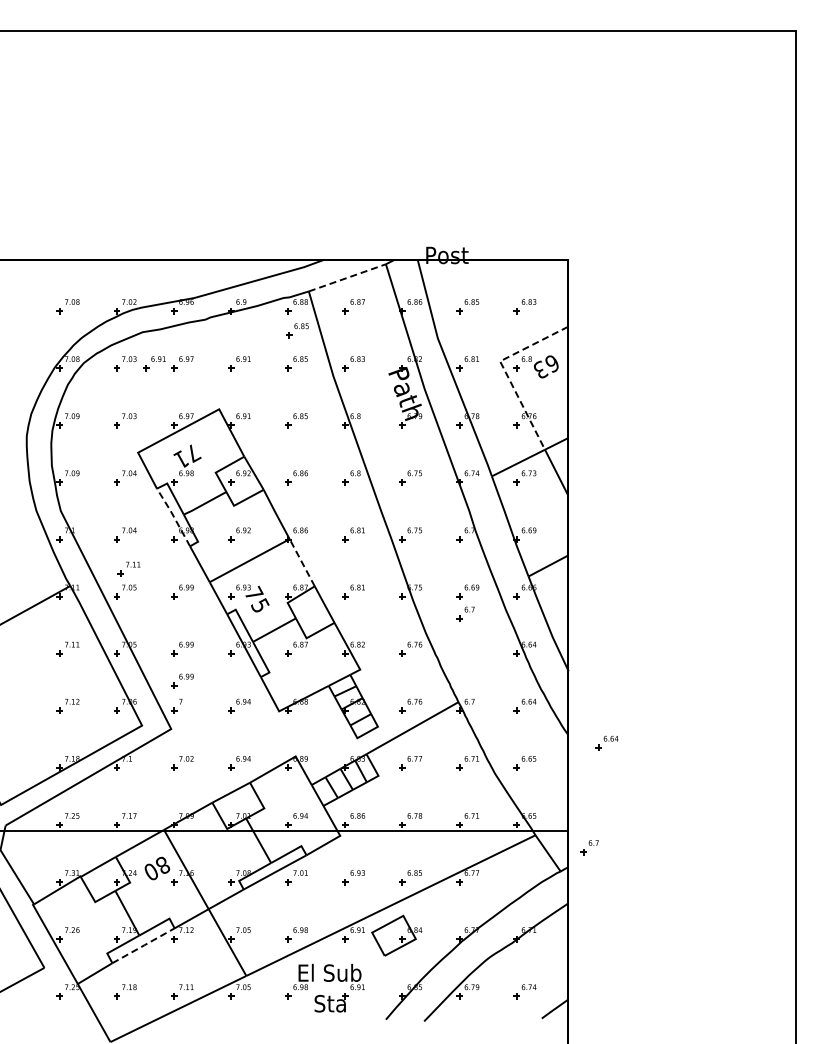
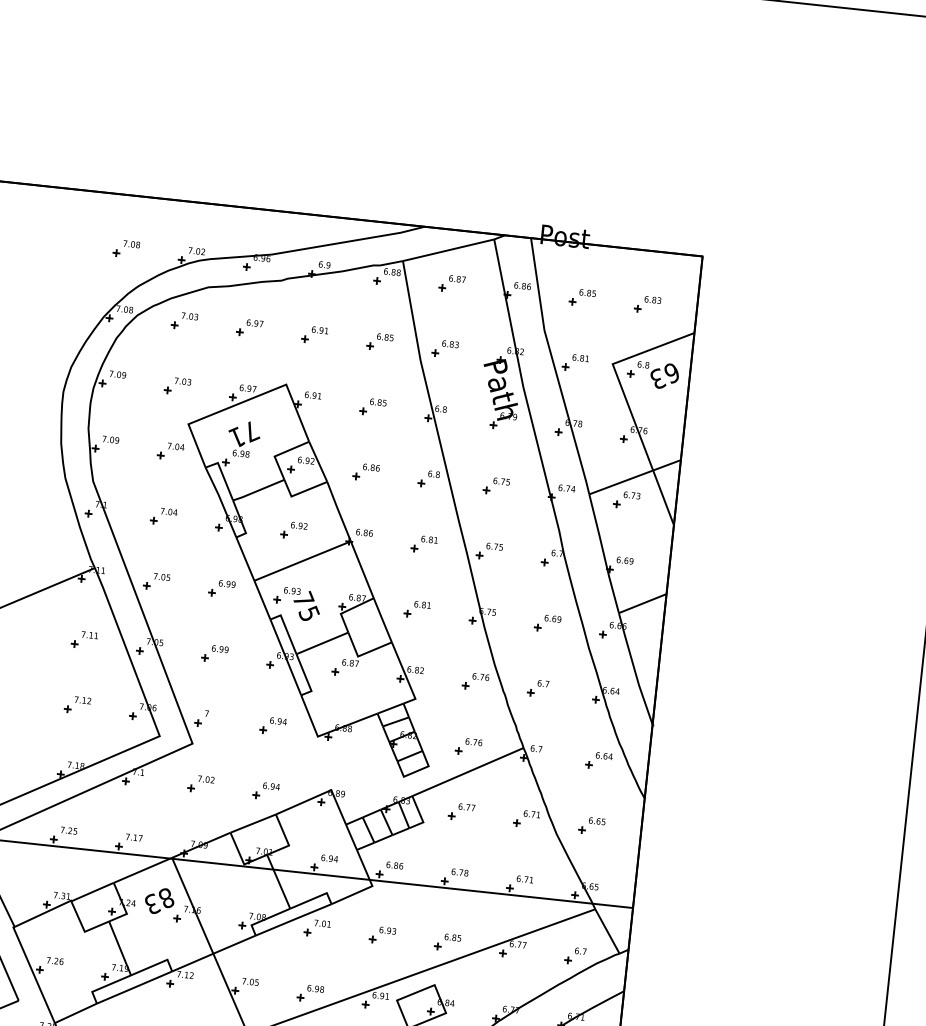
line: (347, 277) -> (448, 249), dashed -> solid
part: (297, 330) -> (385, 304), removed
part: (154, 363) -> (218, 324), removed
line: (505, 371) -> (617, 376), dashed -> solid
line: (173, 516) -> (221, 501), dashed -> solid
line: (302, 562) -> (362, 569), dashed -> solid
part: (128, 568) -> (163, 555), removed
part: (465, 613) -> (538, 687), moved
part: (182, 680) -> (211, 689), removed
part: (606, 742) -> (687, 812), removed
part: (589, 847) -> (575, 955), moved
text: (151, 871) -> (152, 903), 80 -> 83
line: (144, 945) -> (135, 987), dashed -> solid

